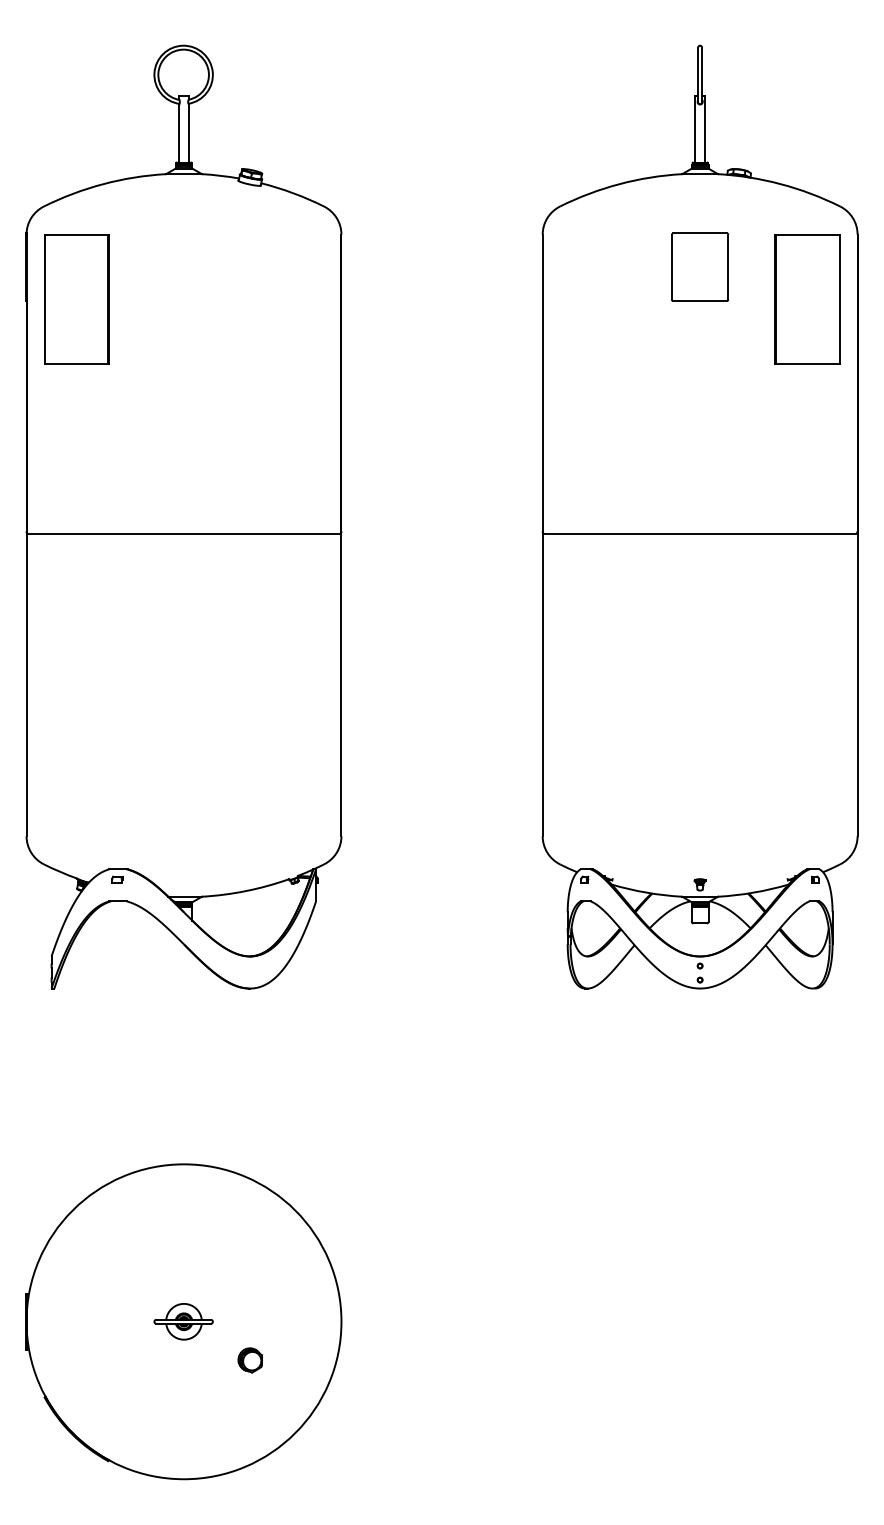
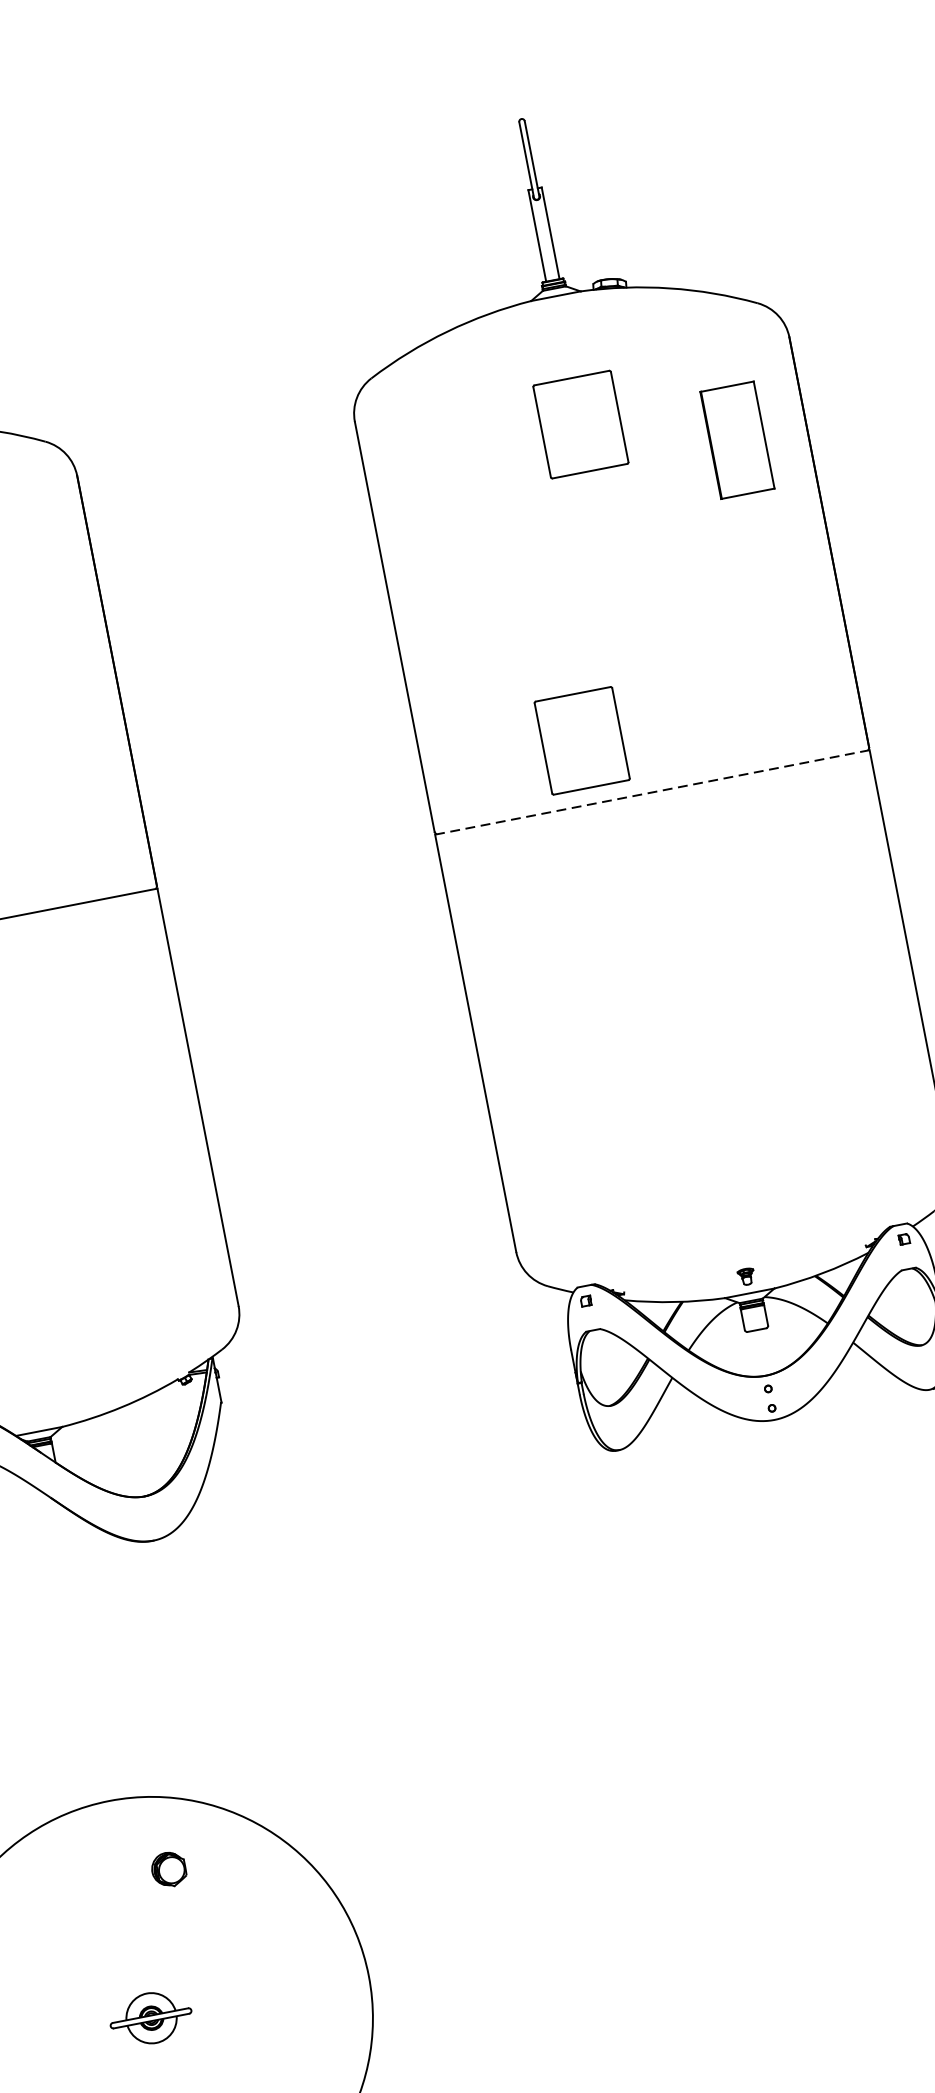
part: (807, 299) -> (737, 440), size x0.6
part: (658, 487) -> (582, 739), added
line: (700, 533) -> (652, 791), solid -> dashed
part: (249, 1360) -> (167, 1870), moved

